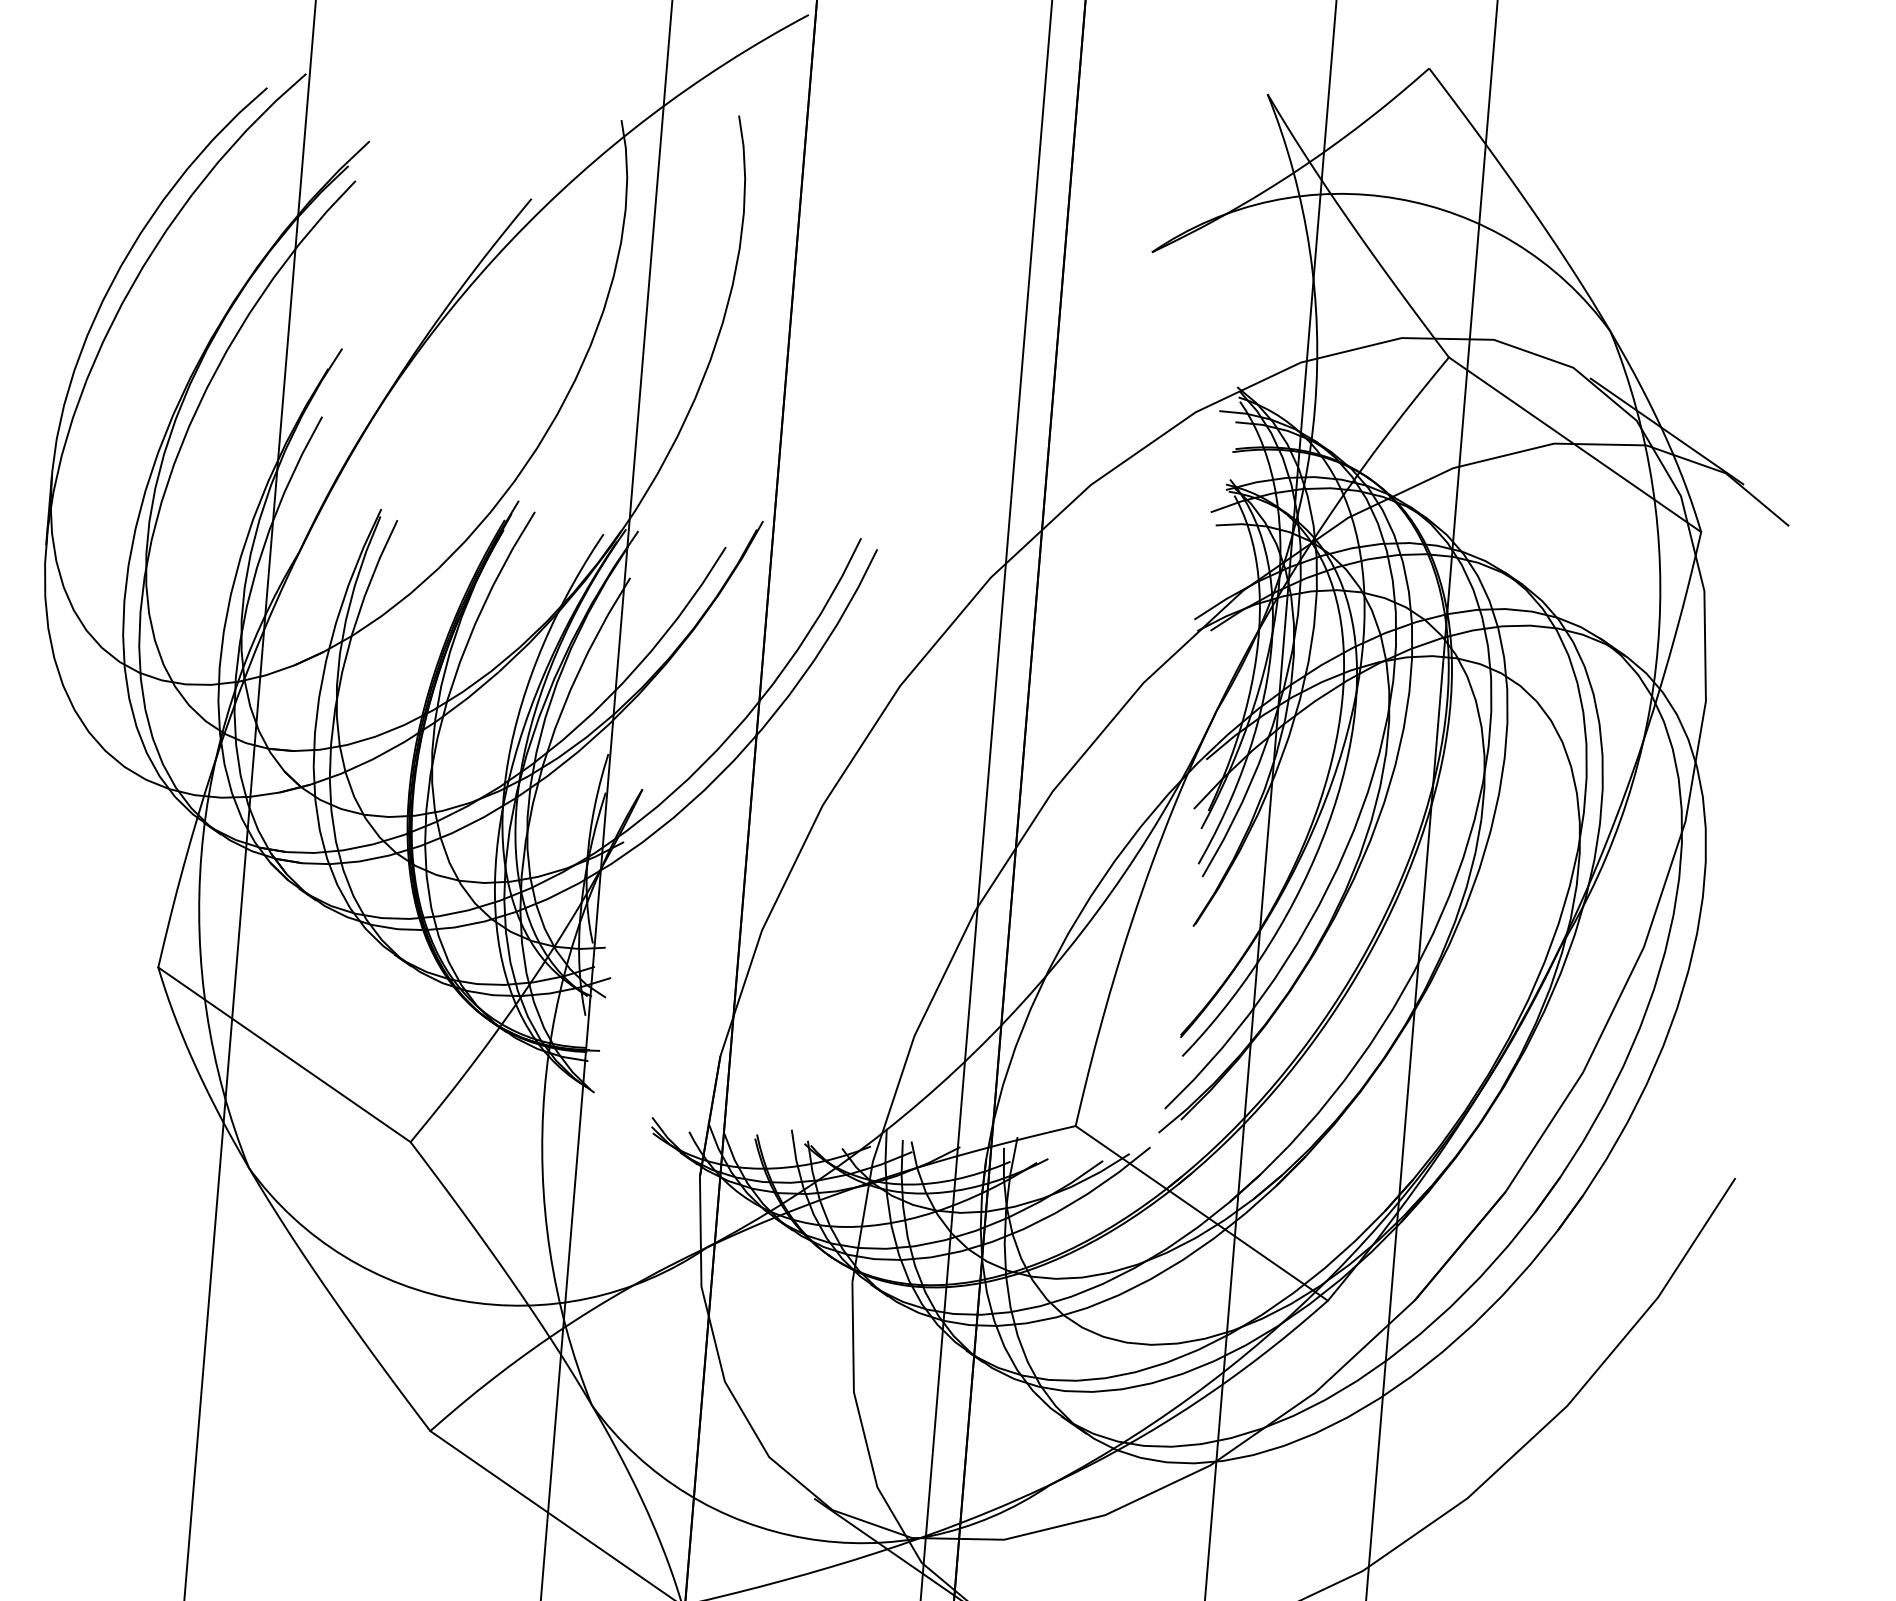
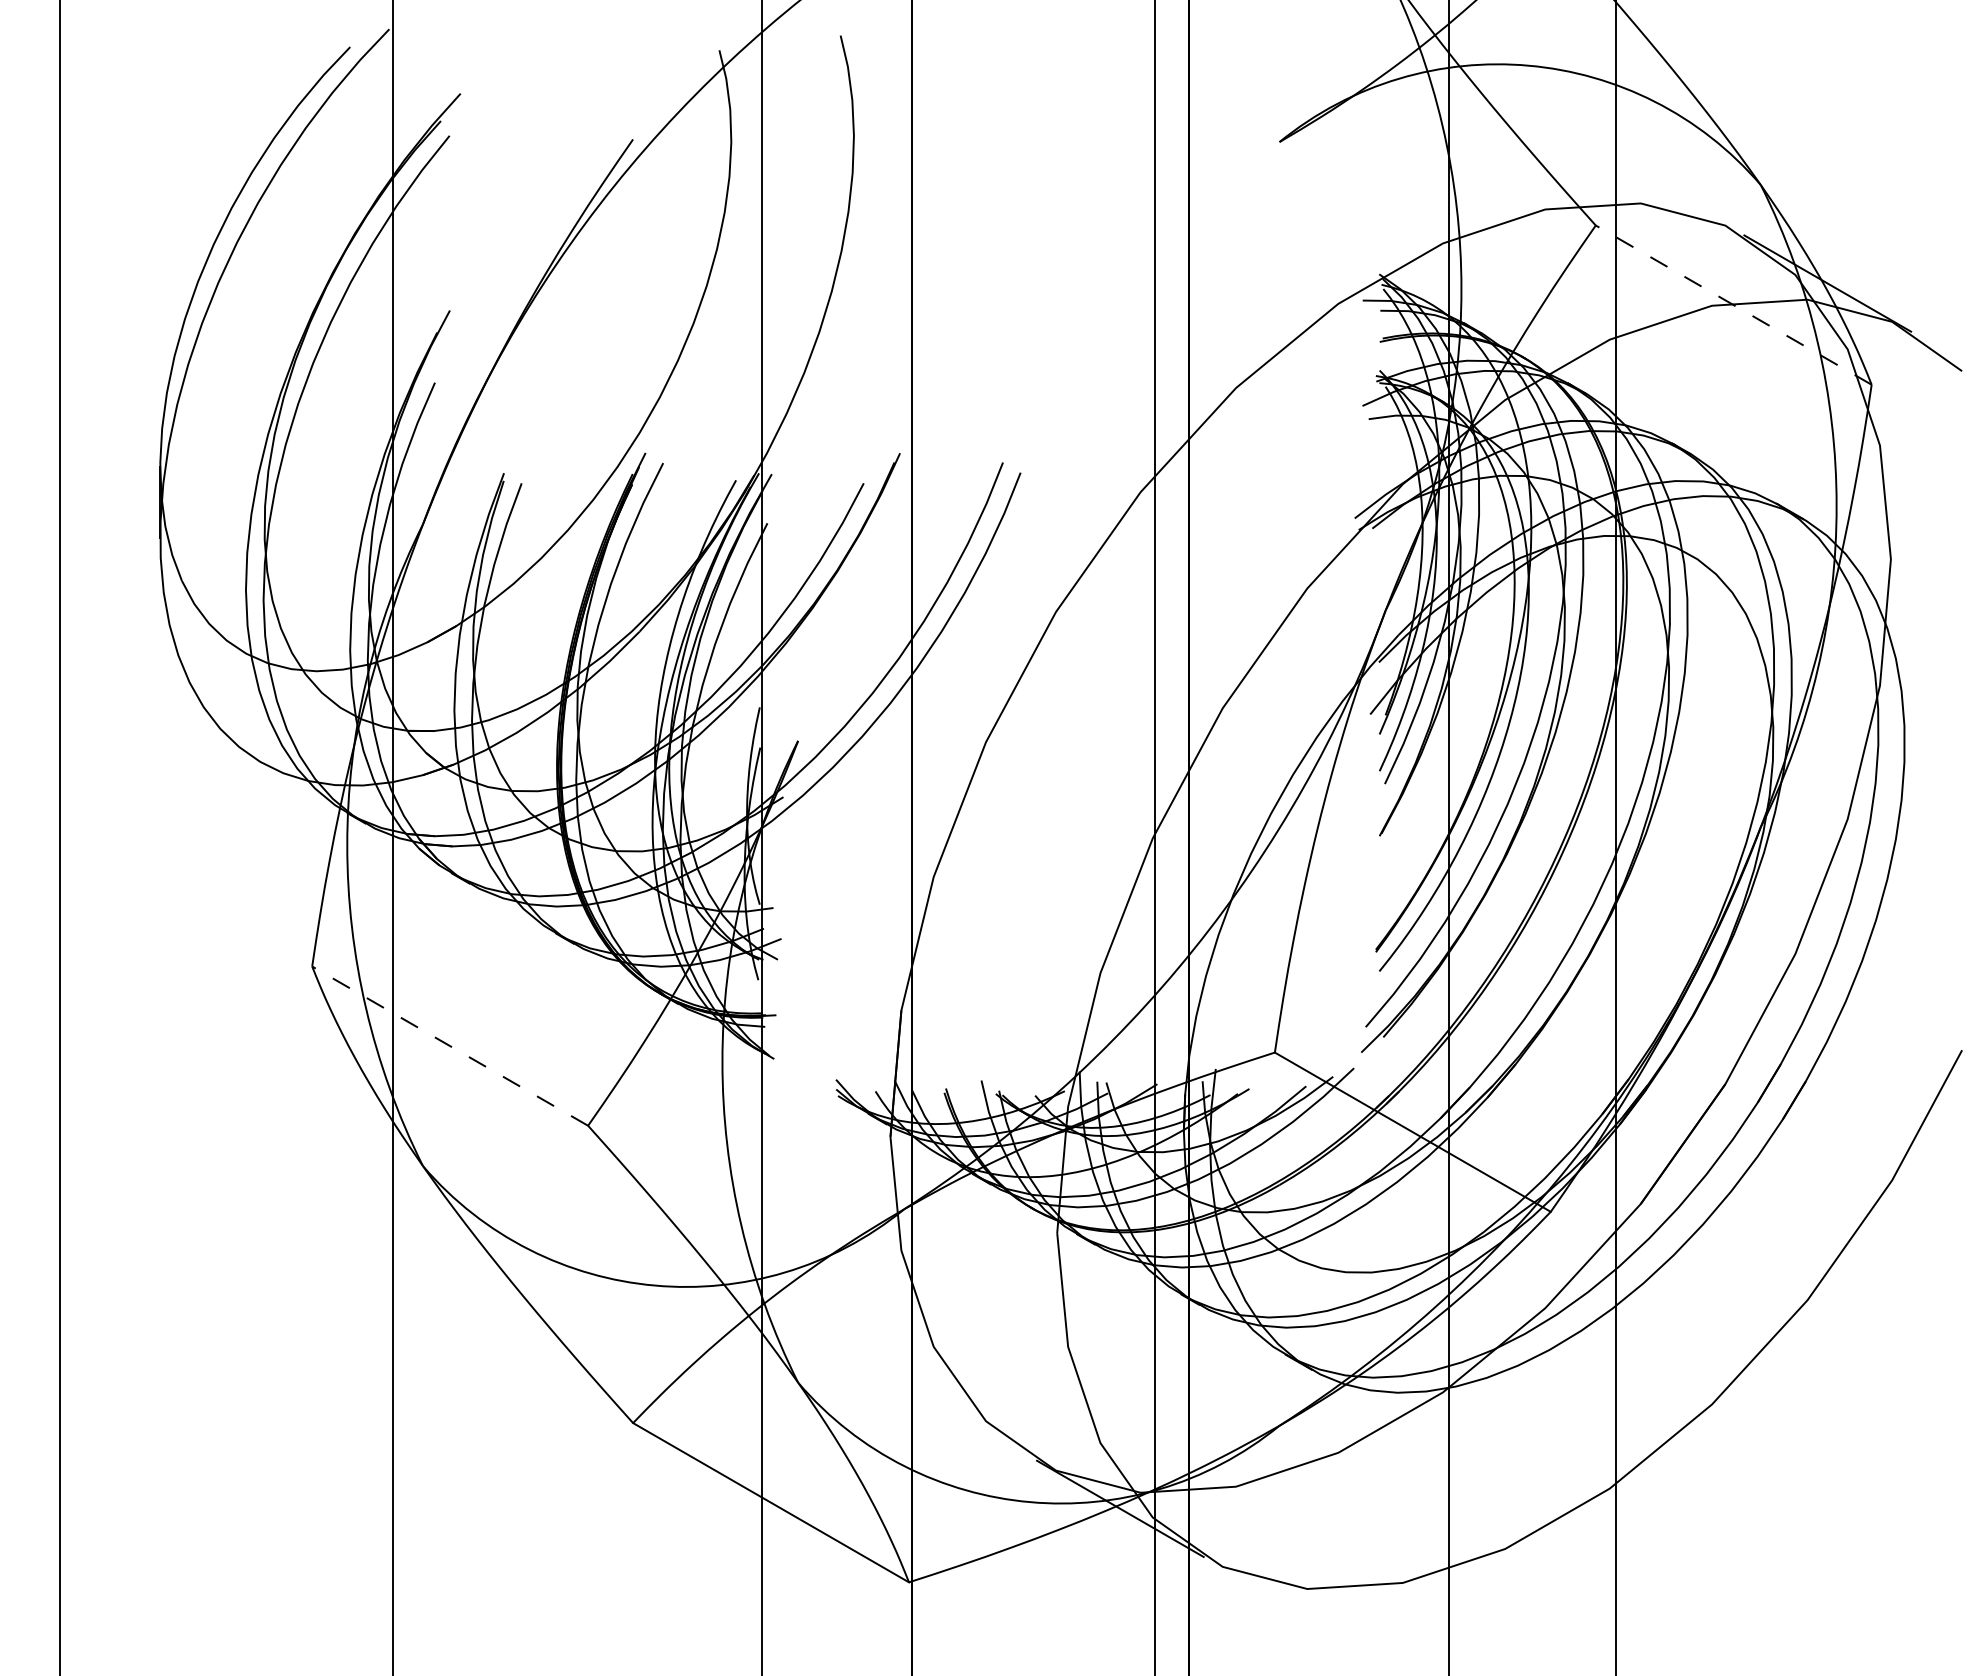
line: (1574, 444) -> (1733, 304), solid -> dashed
line: (283, 1054) -> (449, 1045), solid -> dashed

